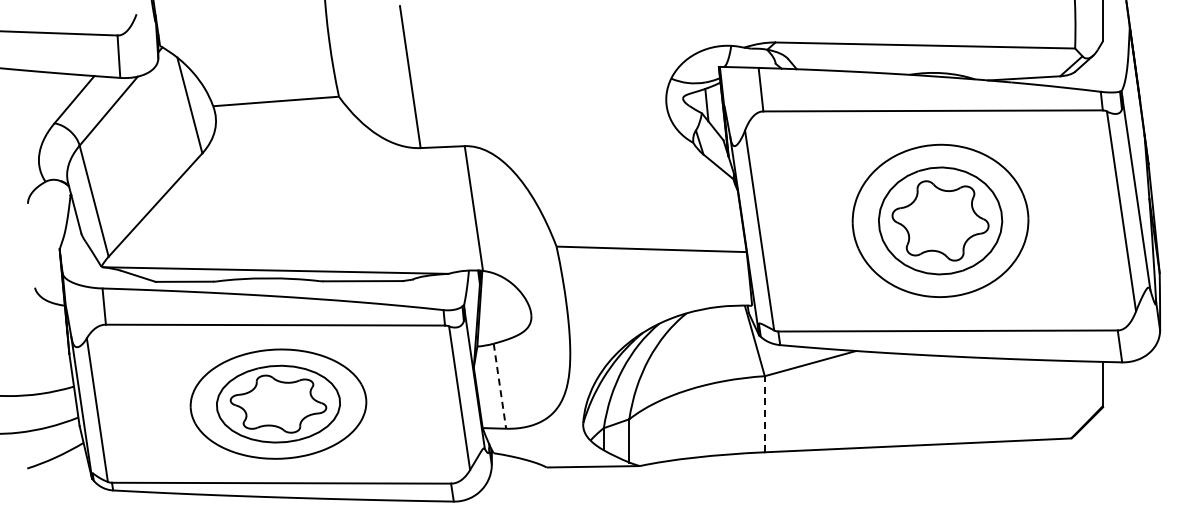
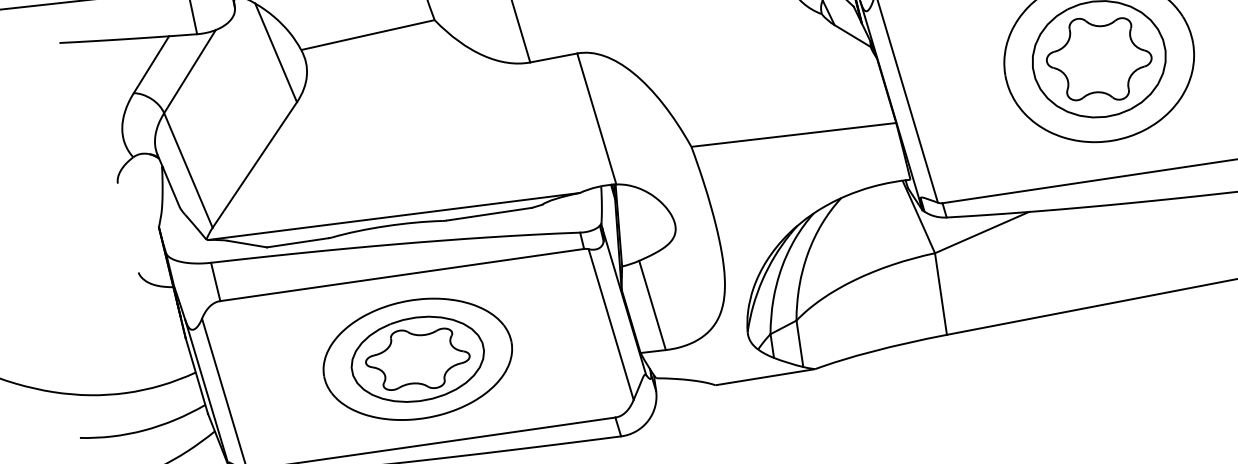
line: (499, 386) -> (652, 305), dashed -> solid
line: (764, 413) -> (940, 293), dashed -> solid

